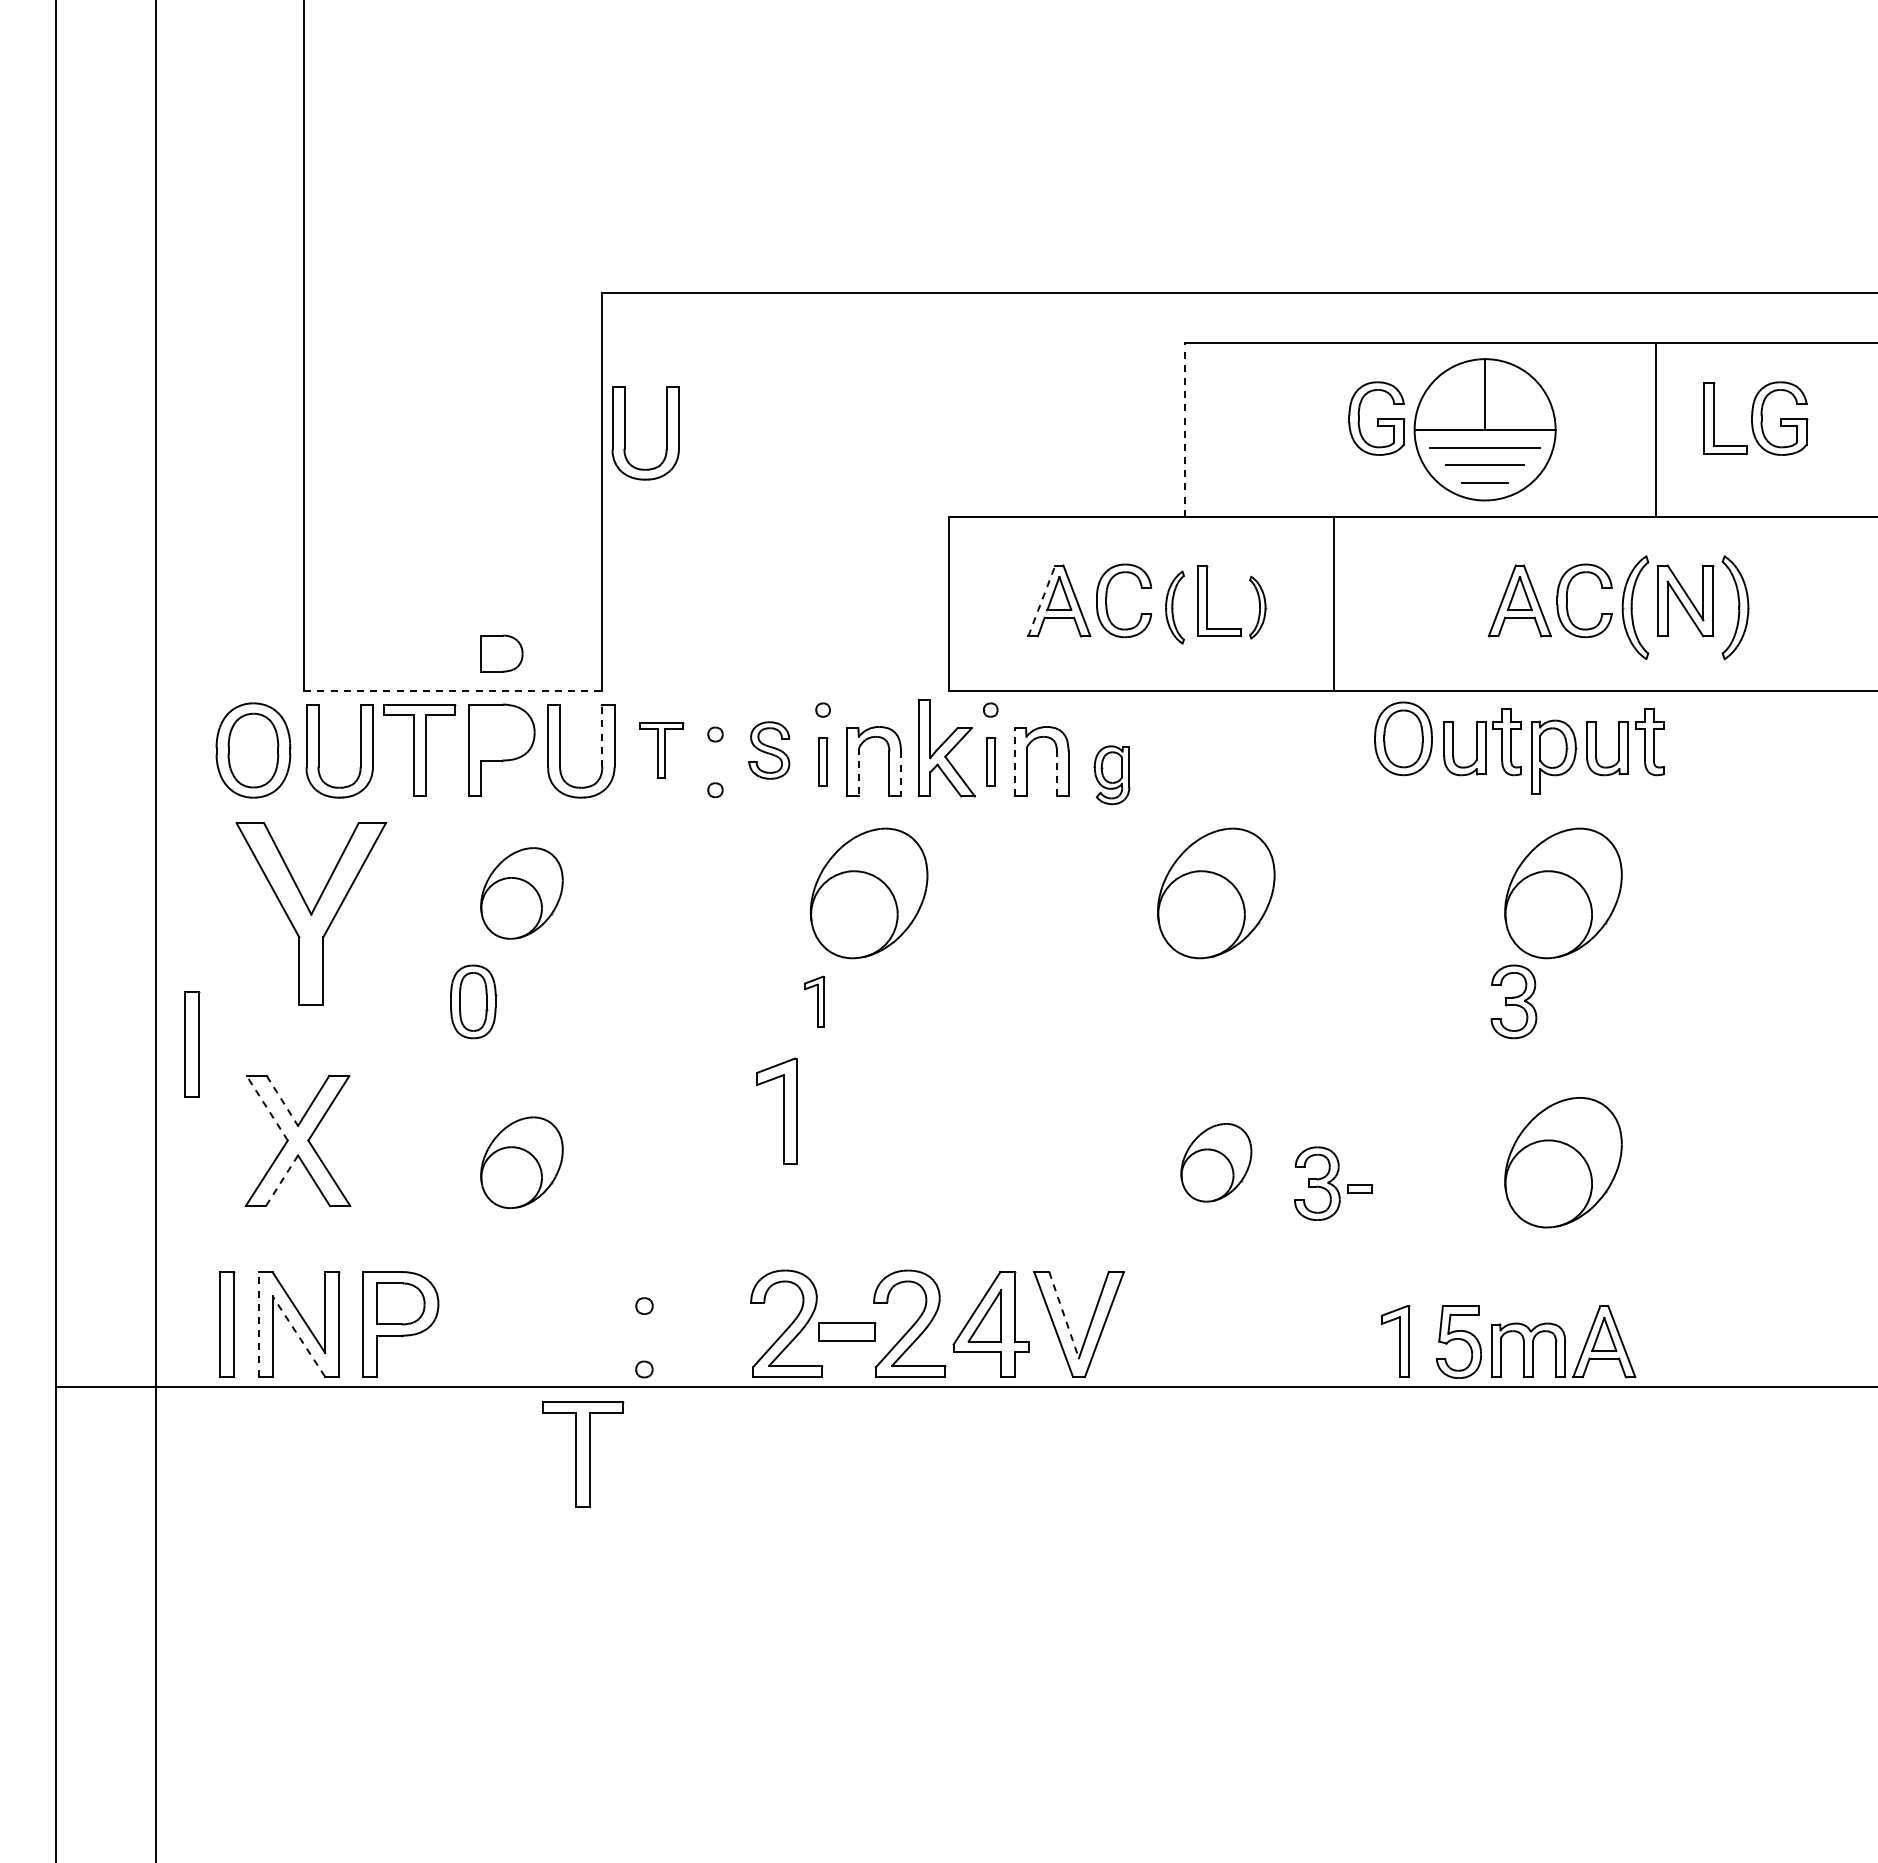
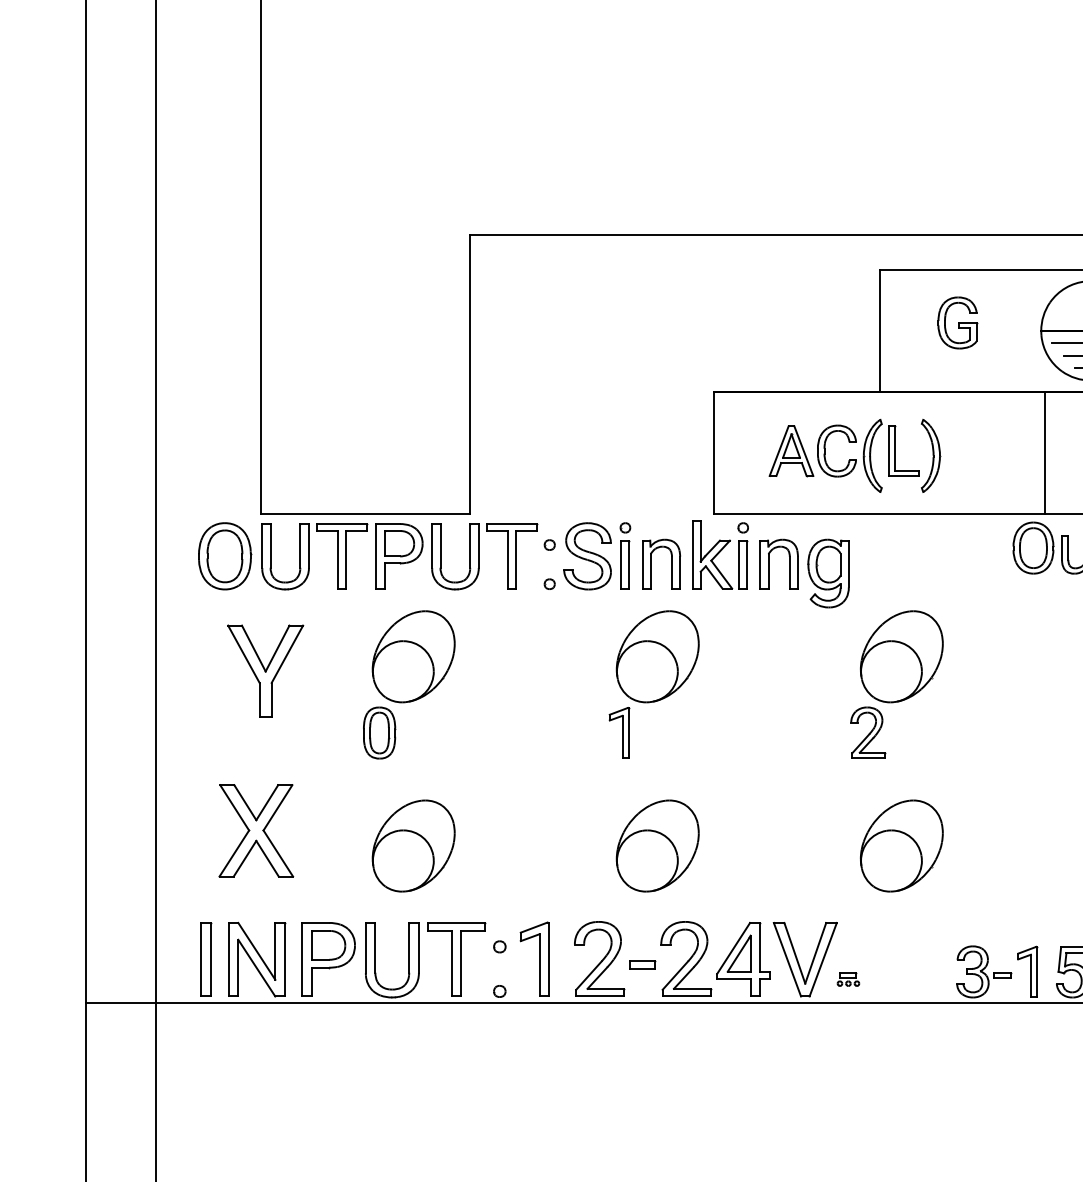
part: (1376, 418) -> (957, 322), moved
line: (1184, 429) -> (879, 330), dashed -> solid
part: (625, 433) -> (486, 333), removed
line: (1041, 600) -> (778, 450), dashed -> solid
line: (1334, 603) -> (1045, 452), moved
part: (1174, 607) -> (872, 455), size x1.43
part: (1257, 607) -> (930, 455), size x1.67
part: (501, 653) -> (399, 543), moved
line: (453, 690) -> (365, 514), dashed -> solid
line: (602, 735) -> (470, 545), dashed -> solid
part: (661, 750) -> (511, 556), size x1.67
part: (769, 750) -> (587, 556), size x1.67
part: (823, 761) -> (625, 564), size x1.43
part: (990, 761) -> (743, 564), size x1.43
line: (1015, 761) -> (760, 564), dashed -> solid
line: (859, 772) -> (651, 571), dashed -> solid
line: (900, 773) -> (679, 572), dashed -> solid
line: (1056, 773) -> (789, 572), dashed -> solid
part: (1111, 775) -> (828, 573), size x1.67
part: (521, 893) -> (413, 656), size x1.43
part: (311, 913) -> (265, 670), size x0.71
part: (1168, 1000) -> (868, 732), added
part: (814, 1001) -> (619, 732), size x1.43
part: (192, 1044) -> (182, 762), removed
line: (282, 1101) -> (245, 803), dashed -> solid
line: (267, 1107) -> (234, 807), dashed -> solid
part: (783, 1110) -> (539, 959), moved
part: (521, 1162) -> (413, 845), size x1.43
part: (869, 1162) -> (658, 845), added
part: (1216, 1162) -> (901, 845), size x1.67
line: (281, 1181) -> (244, 859), dashed -> solid
part: (1333, 1183) -> (984, 971), moved
line: (1064, 1315) -> (795, 953), dashed -> solid
line: (258, 1323) -> (228, 959), dashed -> solid
part: (467, 1324) -> (375, 959), added
part: (847, 1332) -> (642, 965), size x0.62
line: (298, 1335) -> (256, 967), dashed -> solid
part: (1140, 1352) -> (848, 979), added
part: (583, 1454) -> (456, 959), moved

